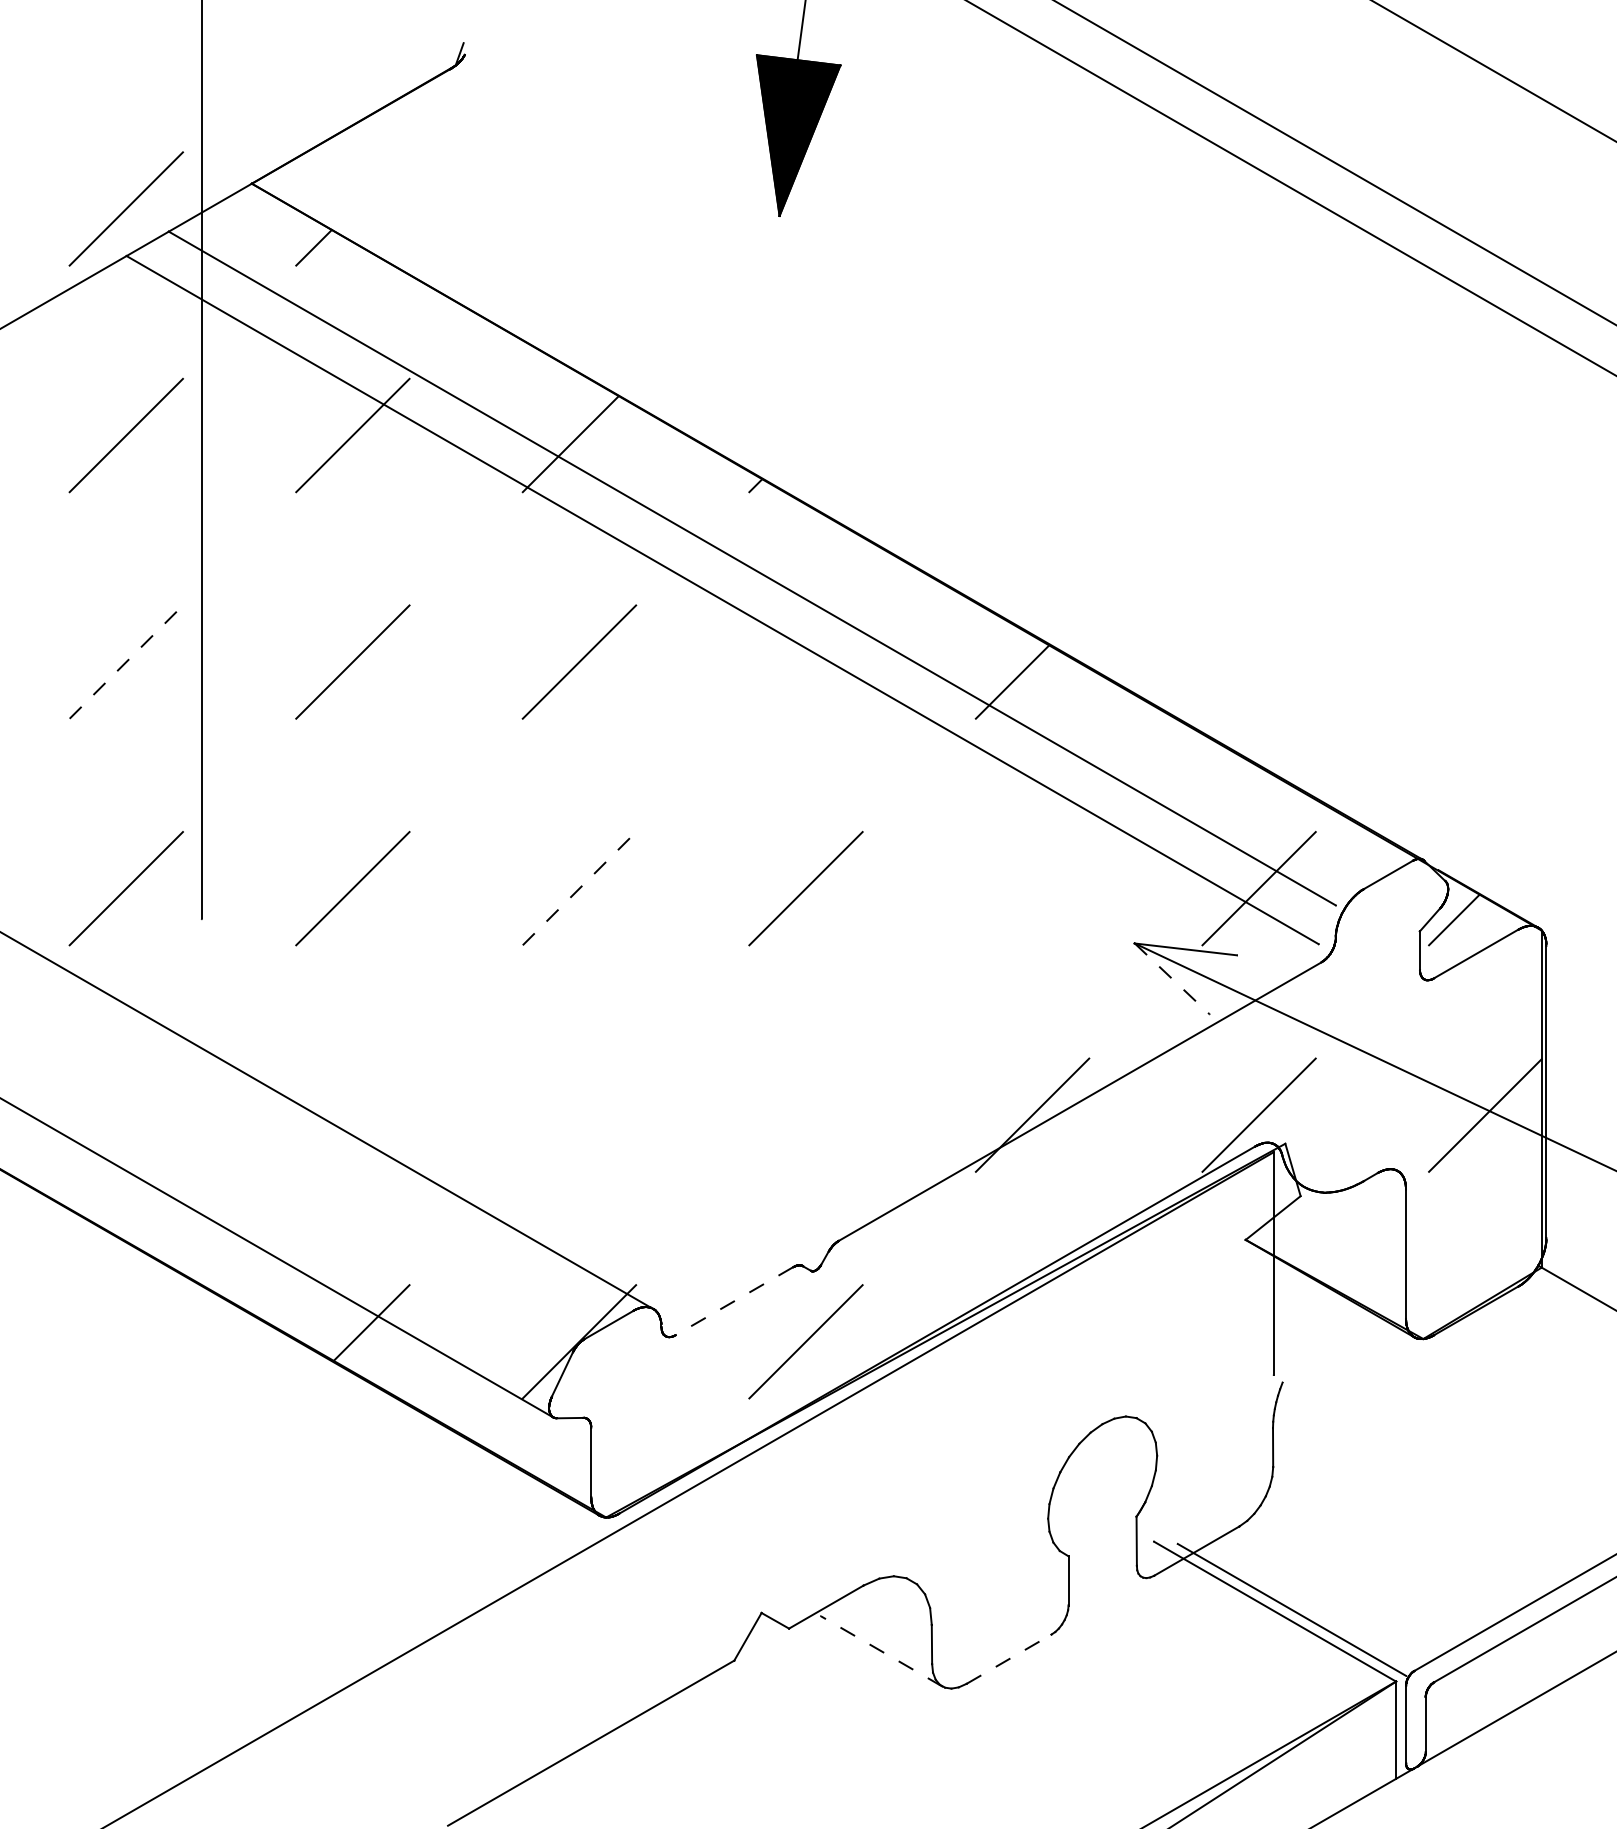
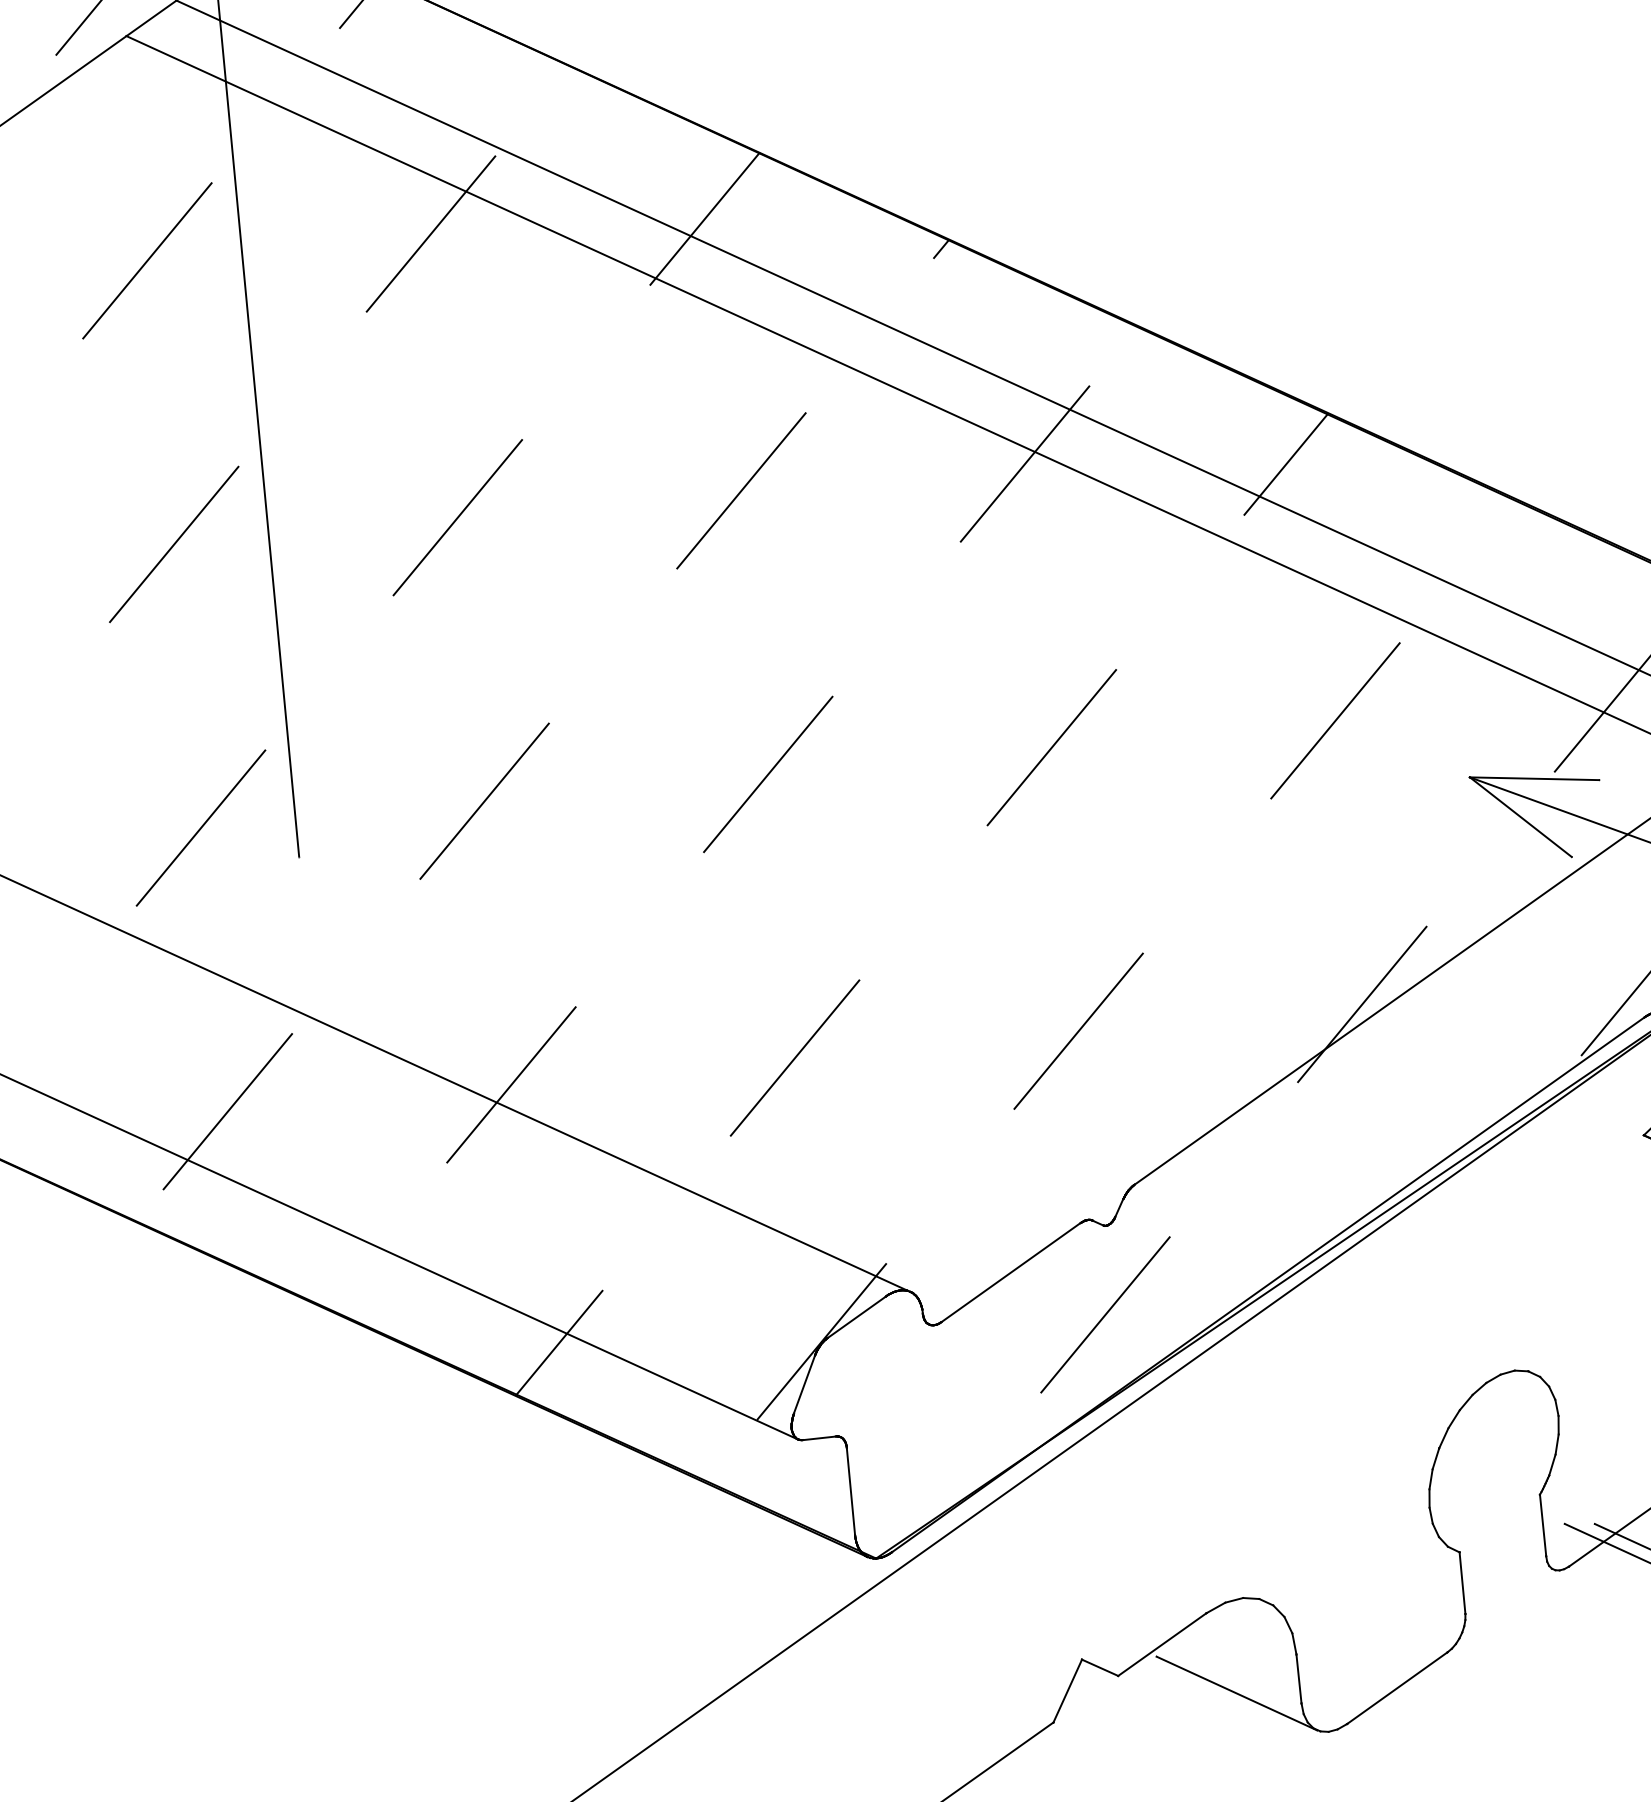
line: (126, 661) -> (174, 543), dashed -> solid
line: (805, 661) -> (1024, 463), added
line: (579, 888) -> (768, 774), dashed -> solid
line: (1032, 888) -> (1335, 720), added
line: (1172, 979) -> (1521, 818), dashed -> solid
line: (125, 1114) -> (226, 1110), added
line: (352, 1114) -> (510, 1084), added
line: (579, 1114) -> (795, 1057), added
line: (805, 1114) -> (1077, 1030), added
line: (734, 1301) -> (1011, 1272), dashed -> solid
line: (881, 1651) -> (1236, 1693), dashed -> solid
line: (1009, 1658) -> (1397, 1687), dashed -> solid

